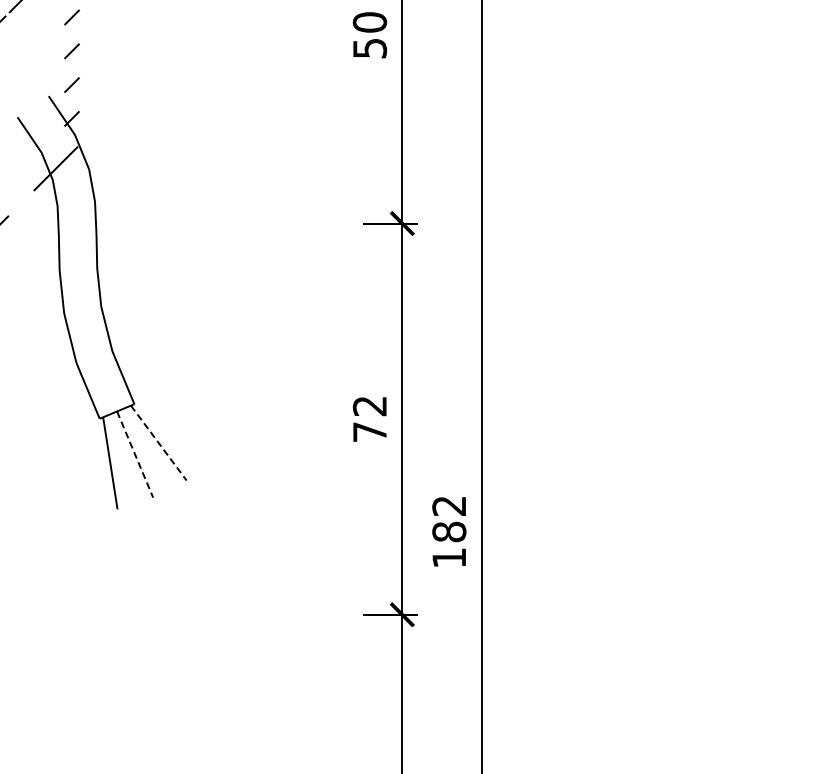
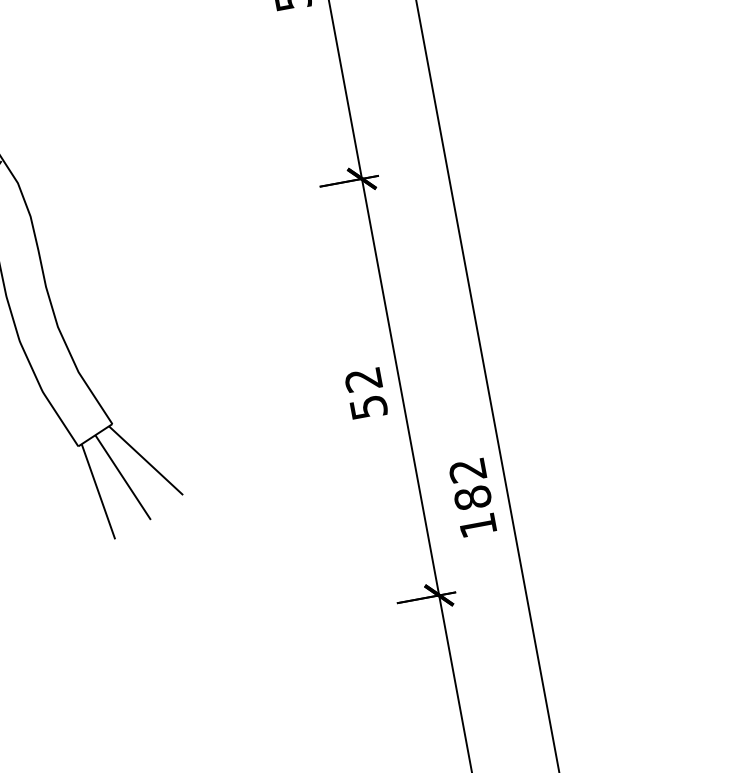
text: (370, 431) -> (369, 406), 72 -> 52
line: (158, 443) -> (145, 461), dashed -> solid
line: (135, 454) -> (123, 477), dashed -> solid

